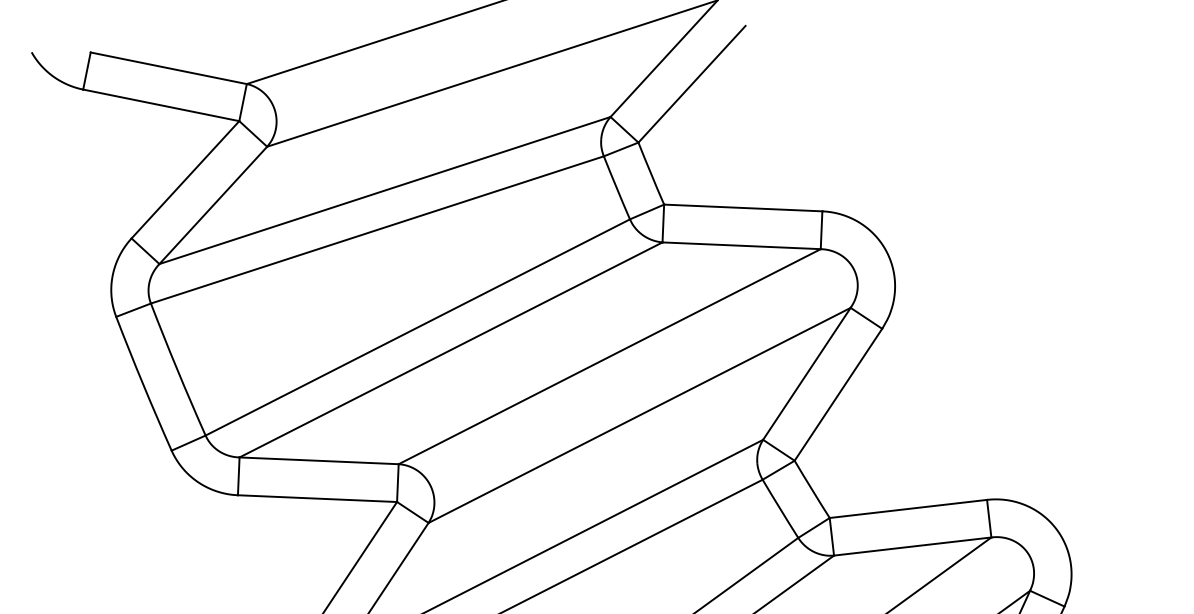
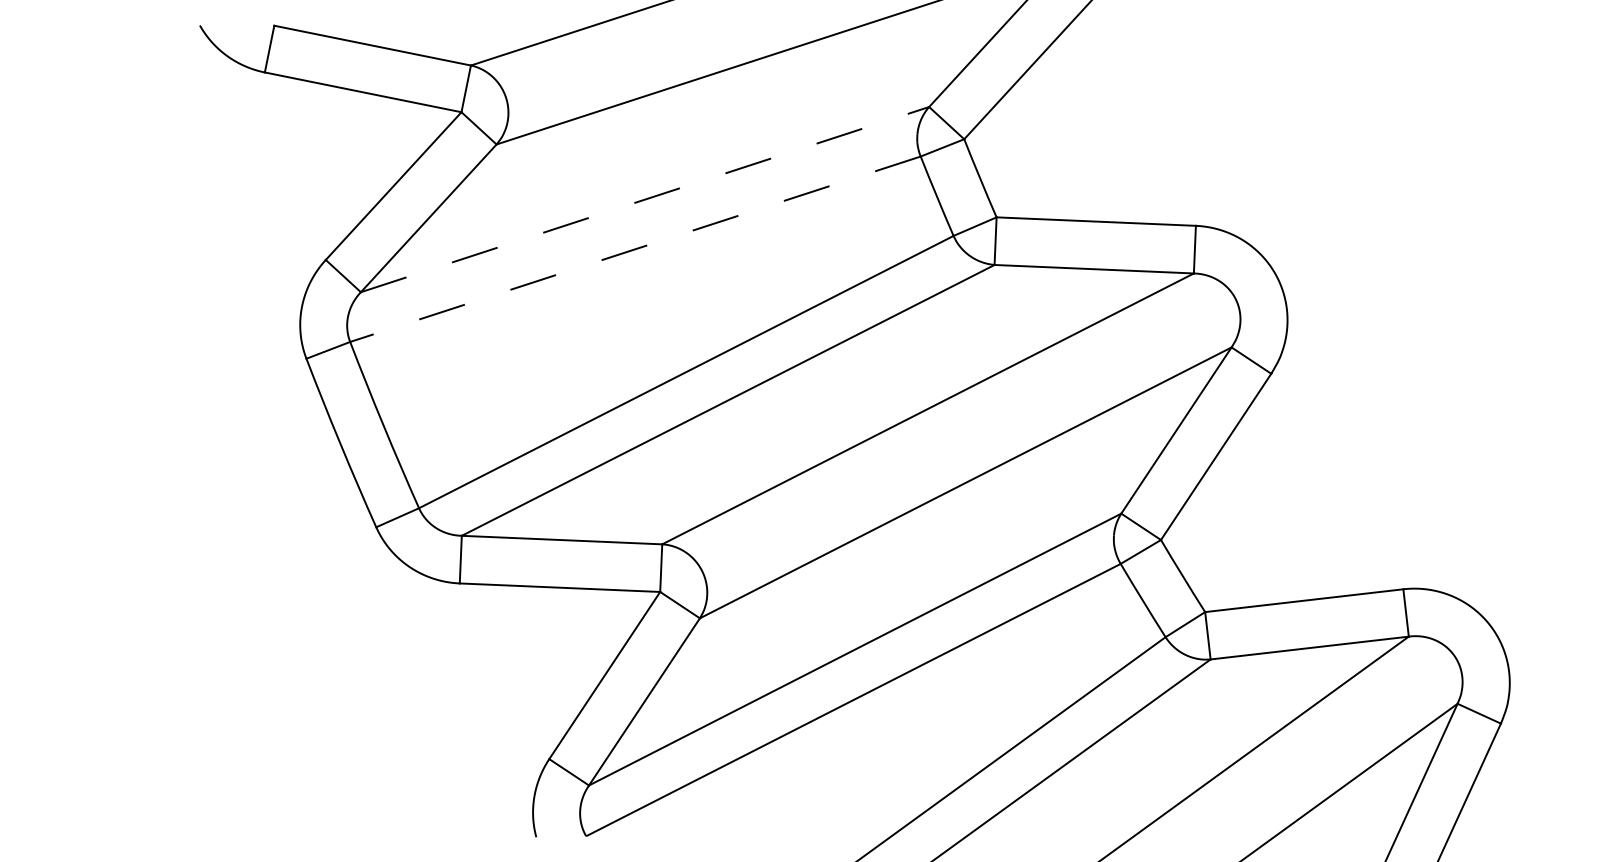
line: (385, 190) -> (645, 199), solid -> dashed
line: (377, 230) -> (635, 249), solid -> dashed

